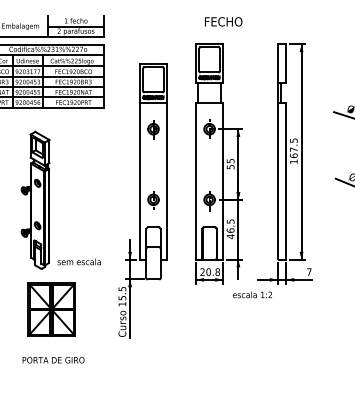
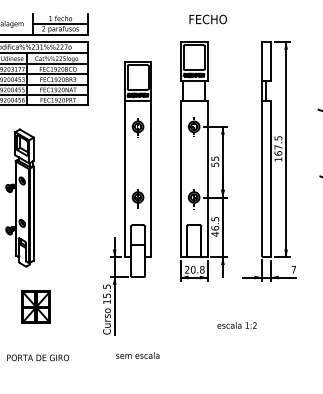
text: (78, 261) -> (137, 355), moved
text: (251, 294) -> (236, 325), moved
part: (51, 309) -> (36, 307), size x0.6

